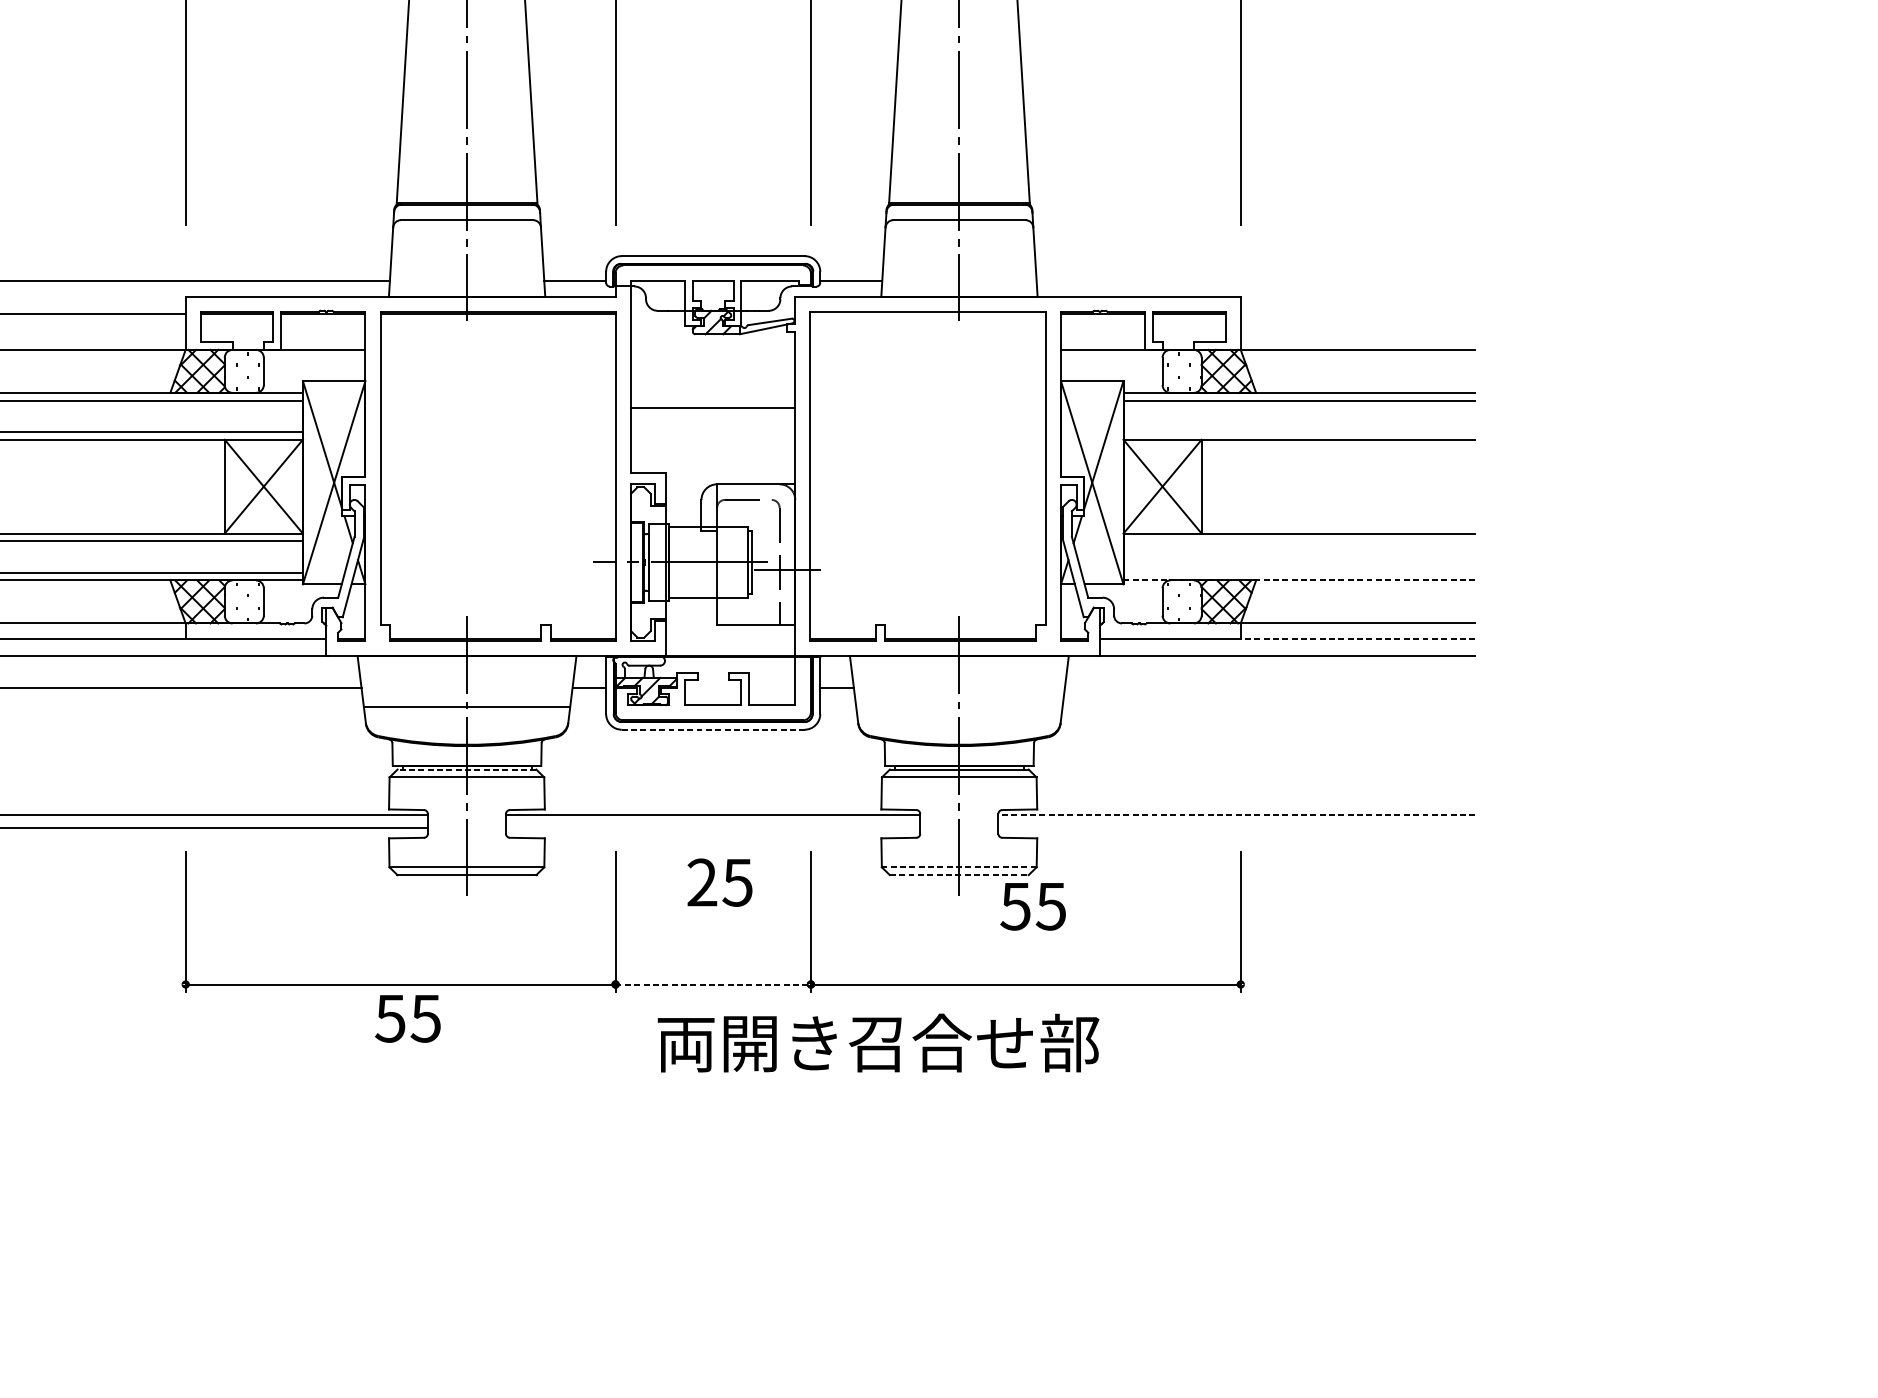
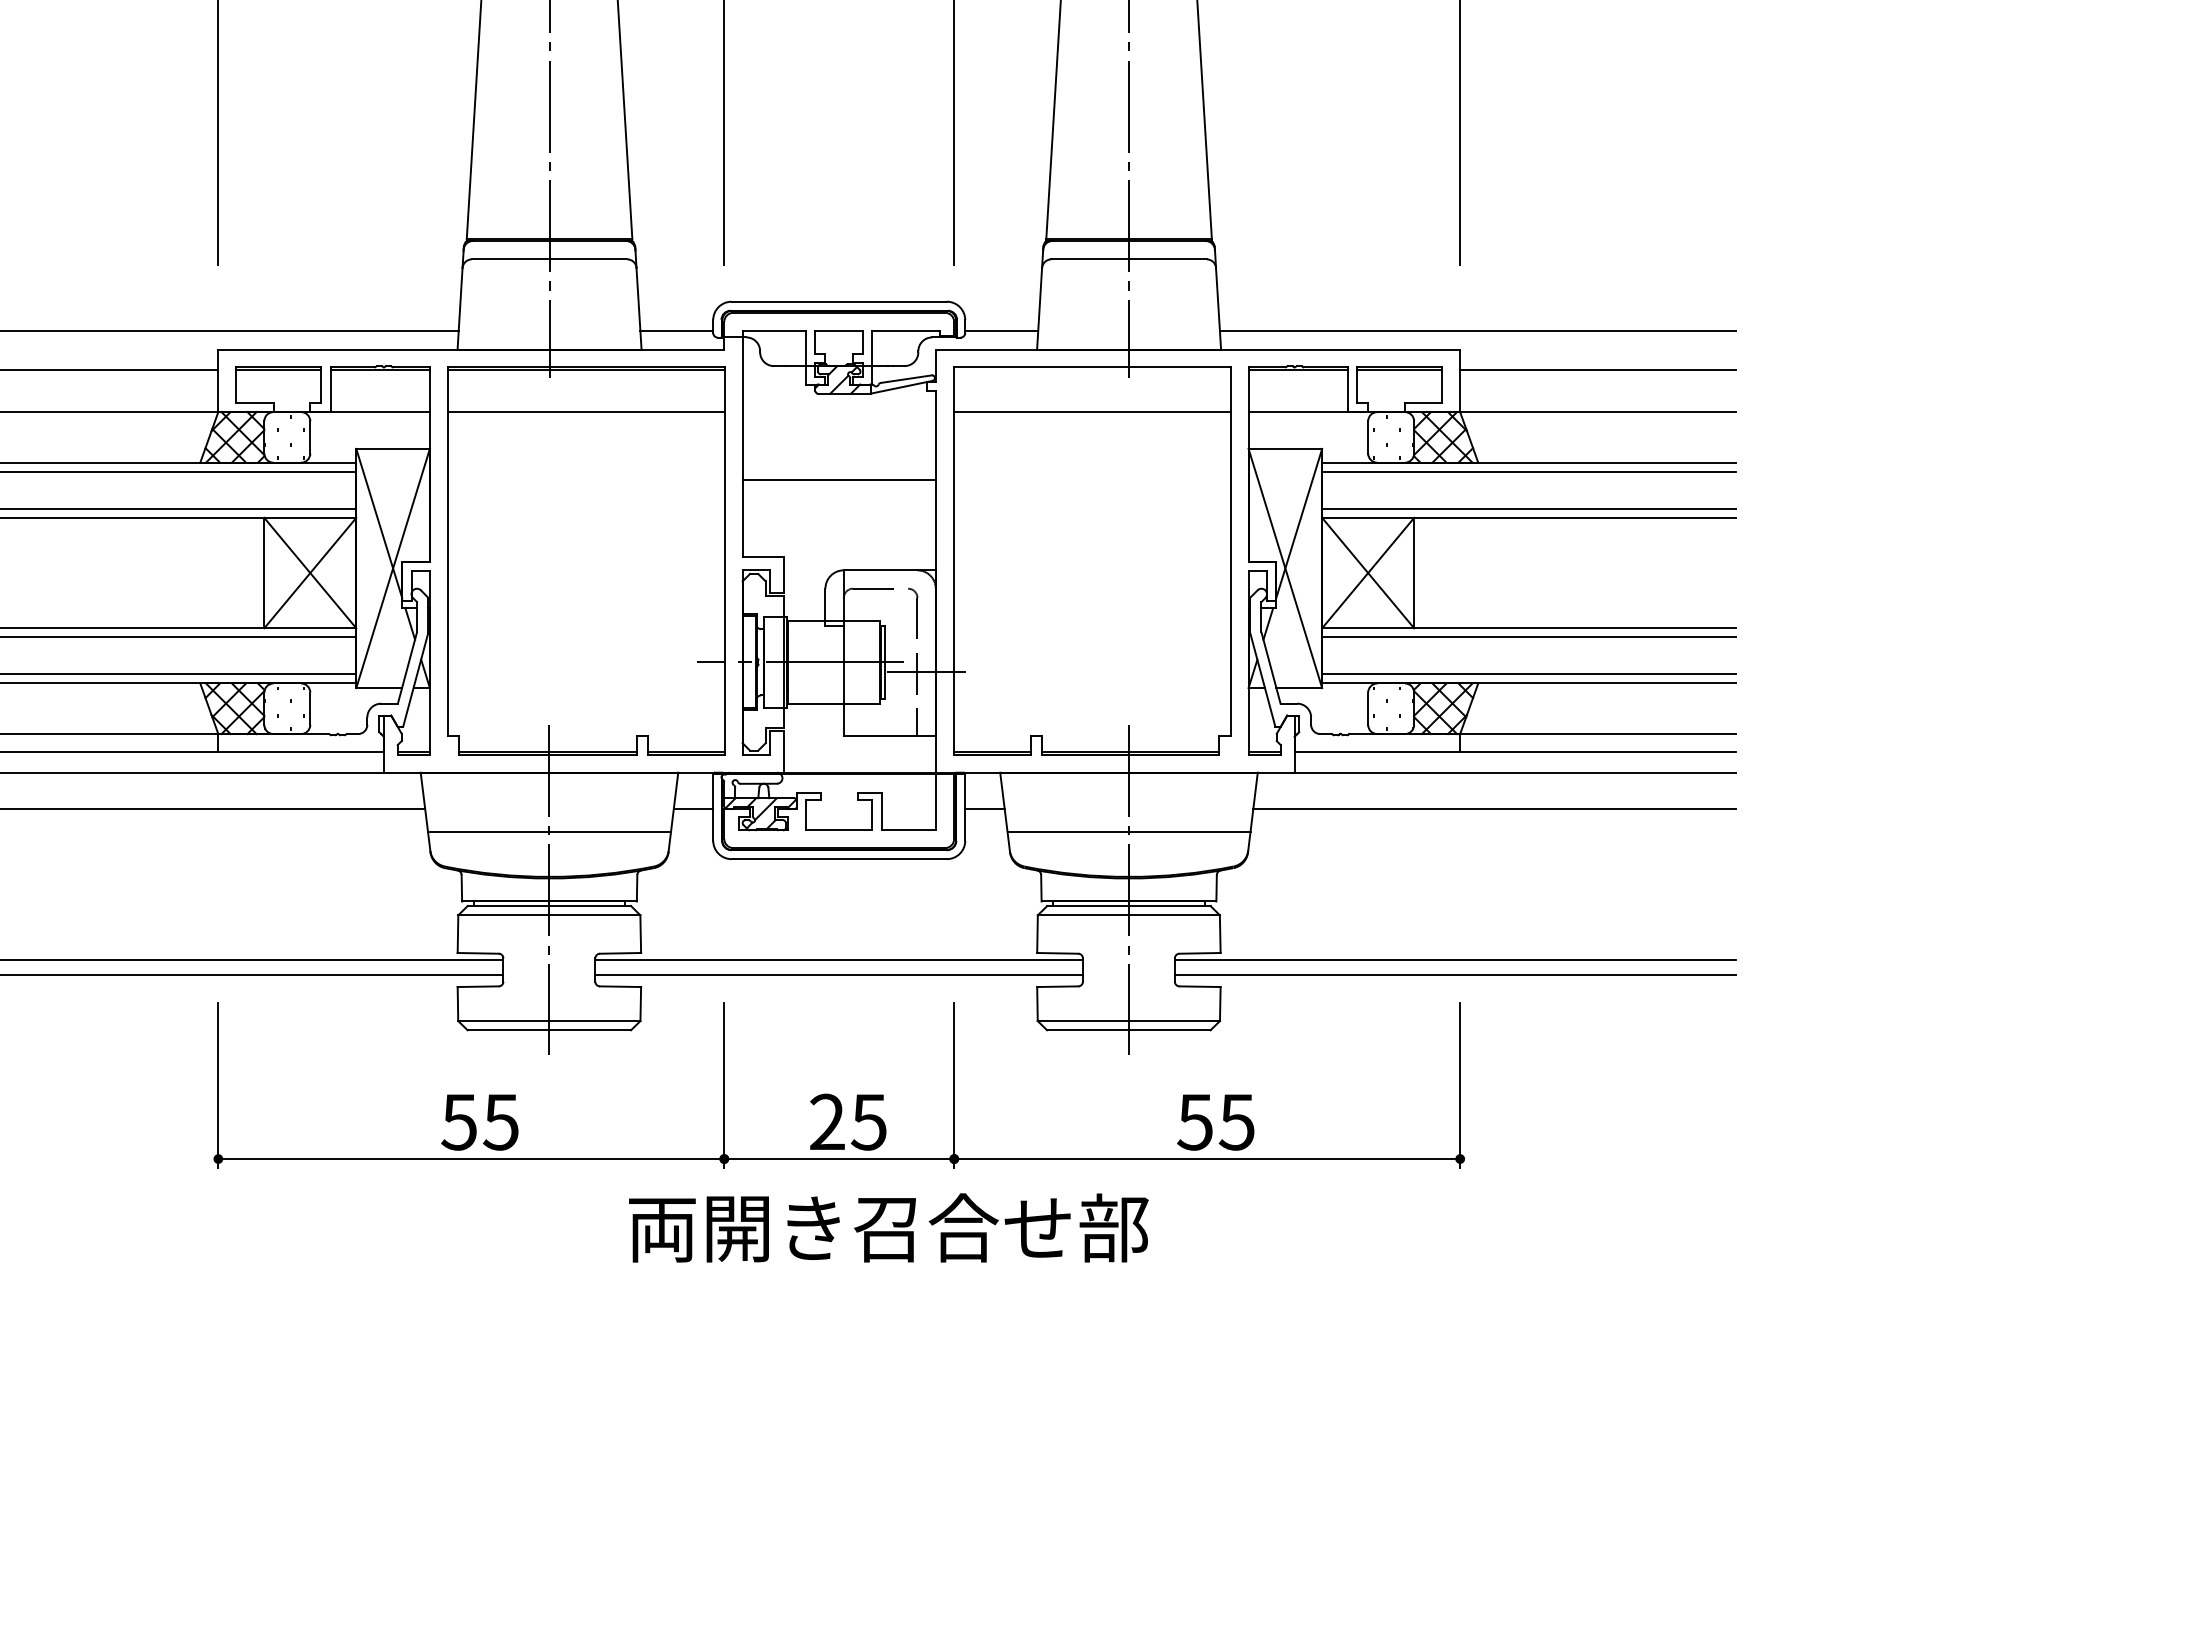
line: (1255, 281) -> (1477, 331), added
line: (1358, 313) -> (1598, 369), added
line: (497, 350) -> (585, 412), added
line: (927, 350) -> (1091, 412), added
line: (1299, 431) -> (1529, 508), added
line: (1299, 541) -> (1529, 637), added
line: (1299, 572) -> (1529, 674), added
line: (1299, 580) -> (1529, 683), dashed -> solid
line: (1358, 639) -> (1598, 752), dashed -> solid
line: (1269, 687) -> (1494, 809), added
line: (958, 707) -> (1128, 832), added
line: (713, 730) -> (839, 859), dashed -> solid
line: (467, 769) -> (549, 906), dashed -> solid
line: (1236, 815) -> (1455, 960), dashed -> solid
line: (712, 828) -> (838, 975), added
line: (1236, 828) -> (1455, 975), added
line: (958, 867) -> (1128, 1021), dashed -> solid
line: (959, 875) -> (1129, 1030), dashed -> solid
text: (720, 882) -> (848, 1121), moved
text: (1032, 906) -> (1215, 1122), moved
line: (713, 984) -> (839, 1159), dashed -> solid
text: (407, 1018) -> (479, 1122), moved
text: (878, 1042) -> (888, 1227), moved

